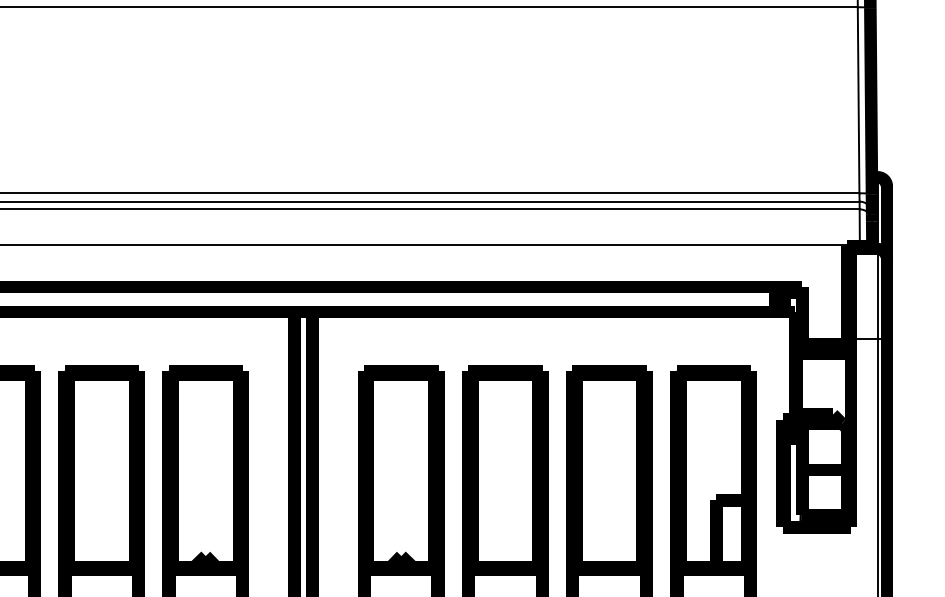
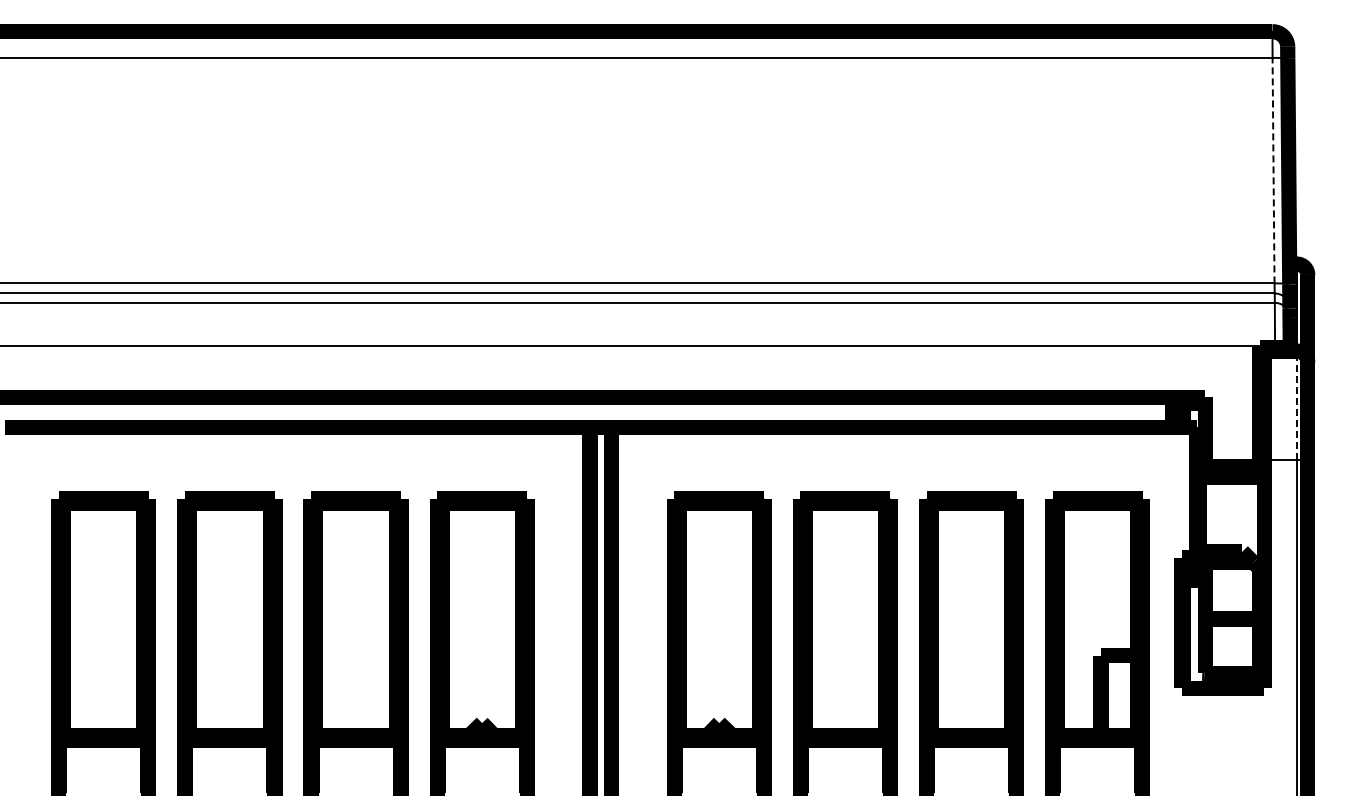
line: (858, 100) -> (1273, 170), solid -> dashed
line: (877, 293) -> (1296, 404), solid -> dashed

